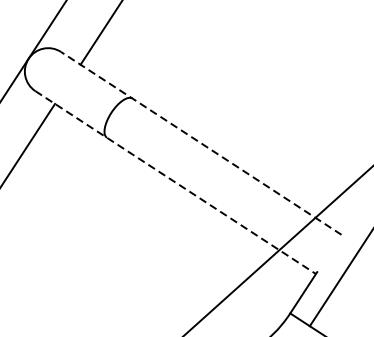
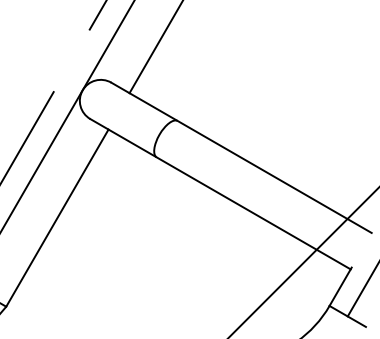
line: (201, 143) -> (241, 157), dashed -> solid
line: (175, 182) -> (220, 194), dashed -> solid

